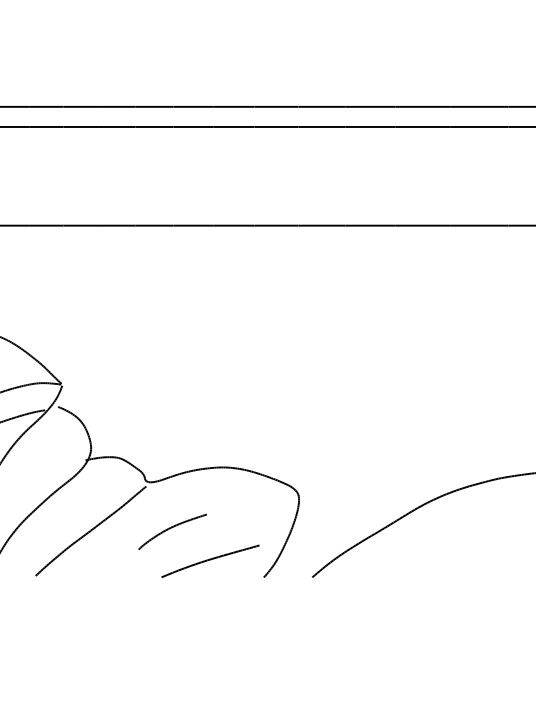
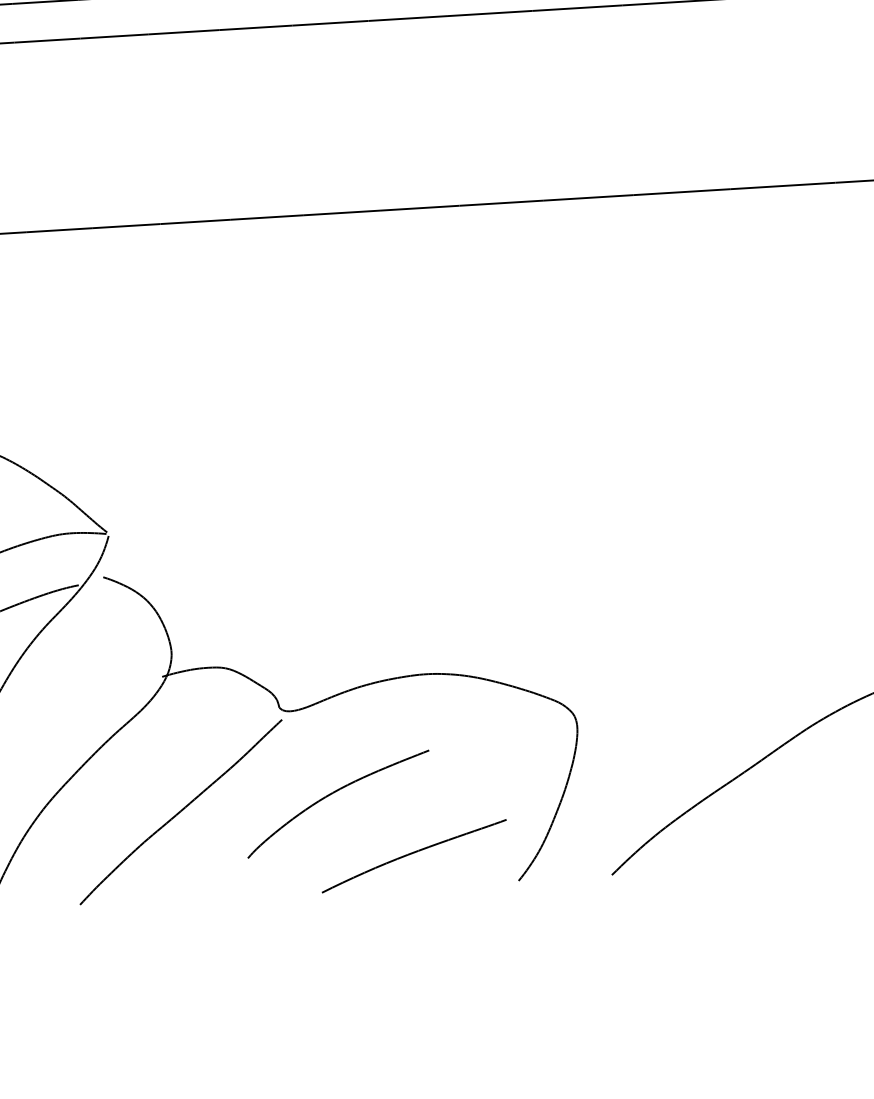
part: (172, 531) -> (337, 803), size x1.43

